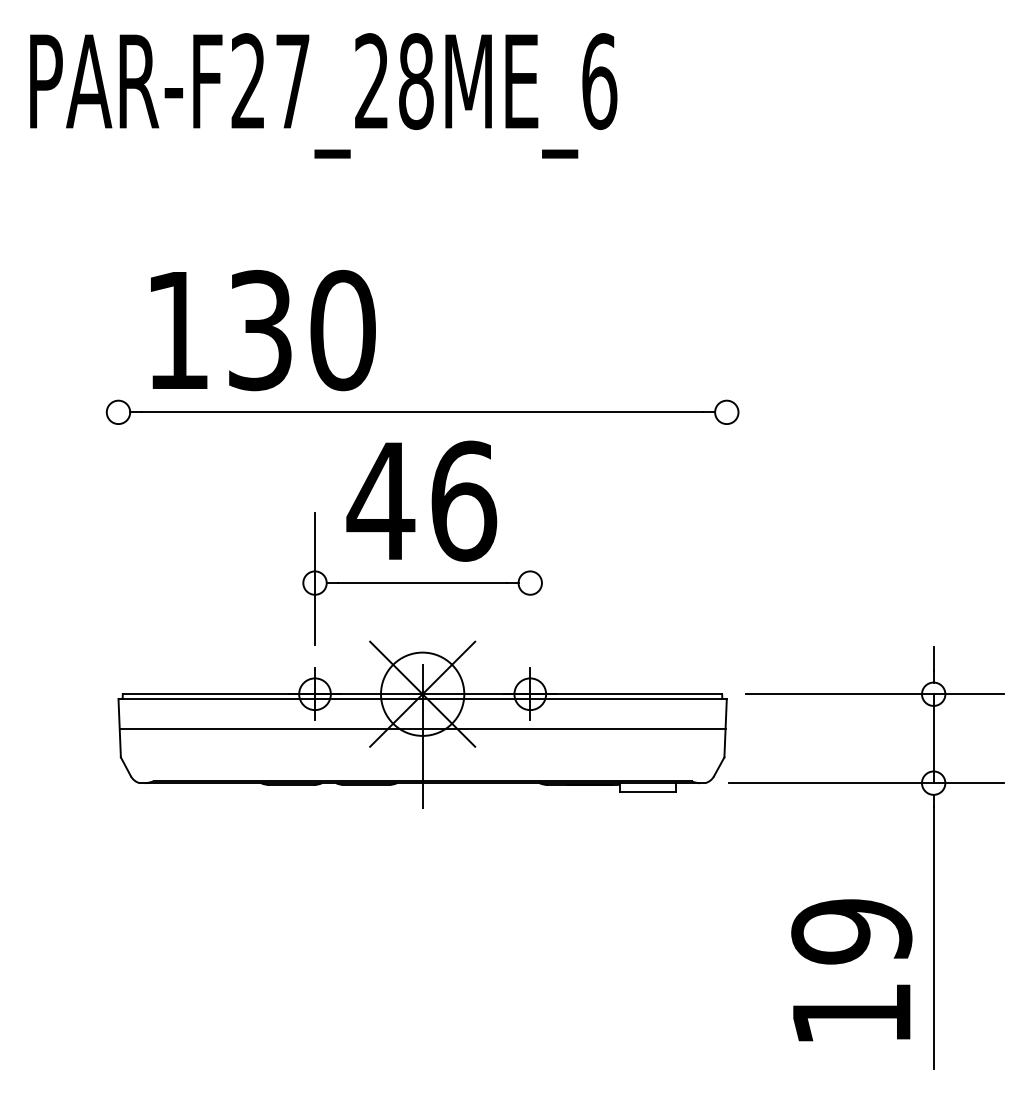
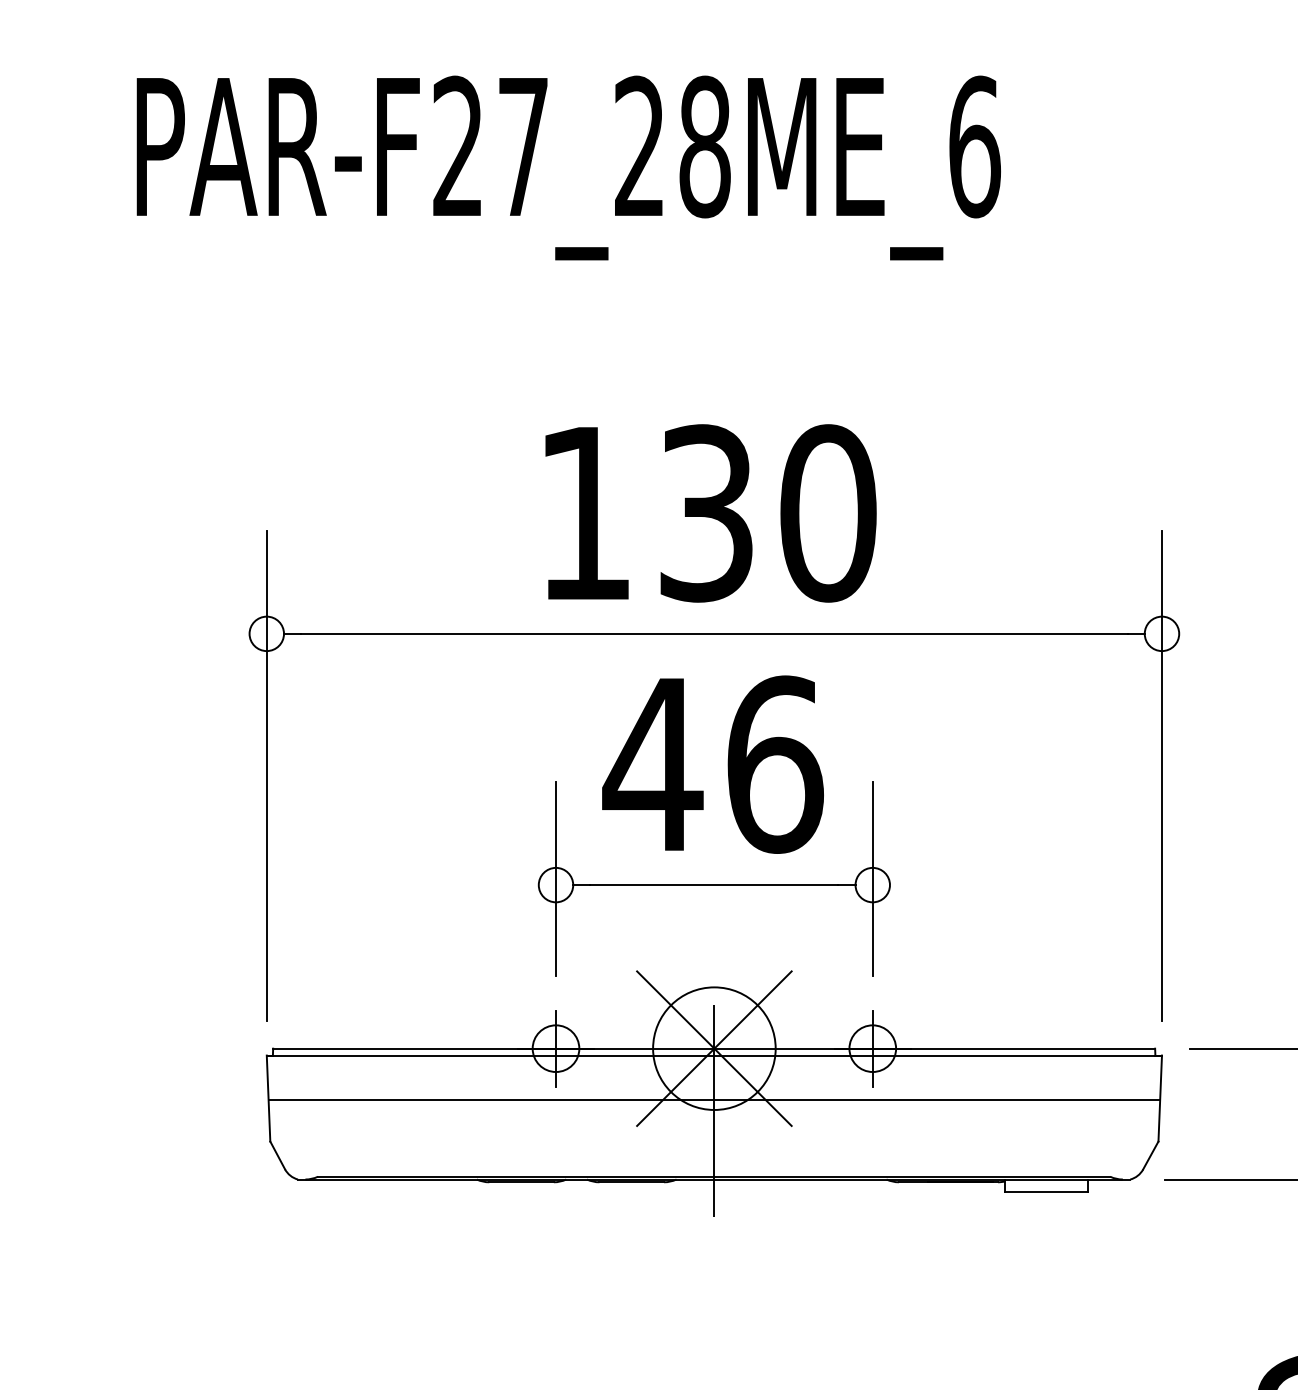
text: (263, 330) -> (711, 513), moved
line: (118, 508) -> (266, 775), added
line: (726, 508) -> (1161, 775), added
line: (530, 578) -> (873, 878), added

